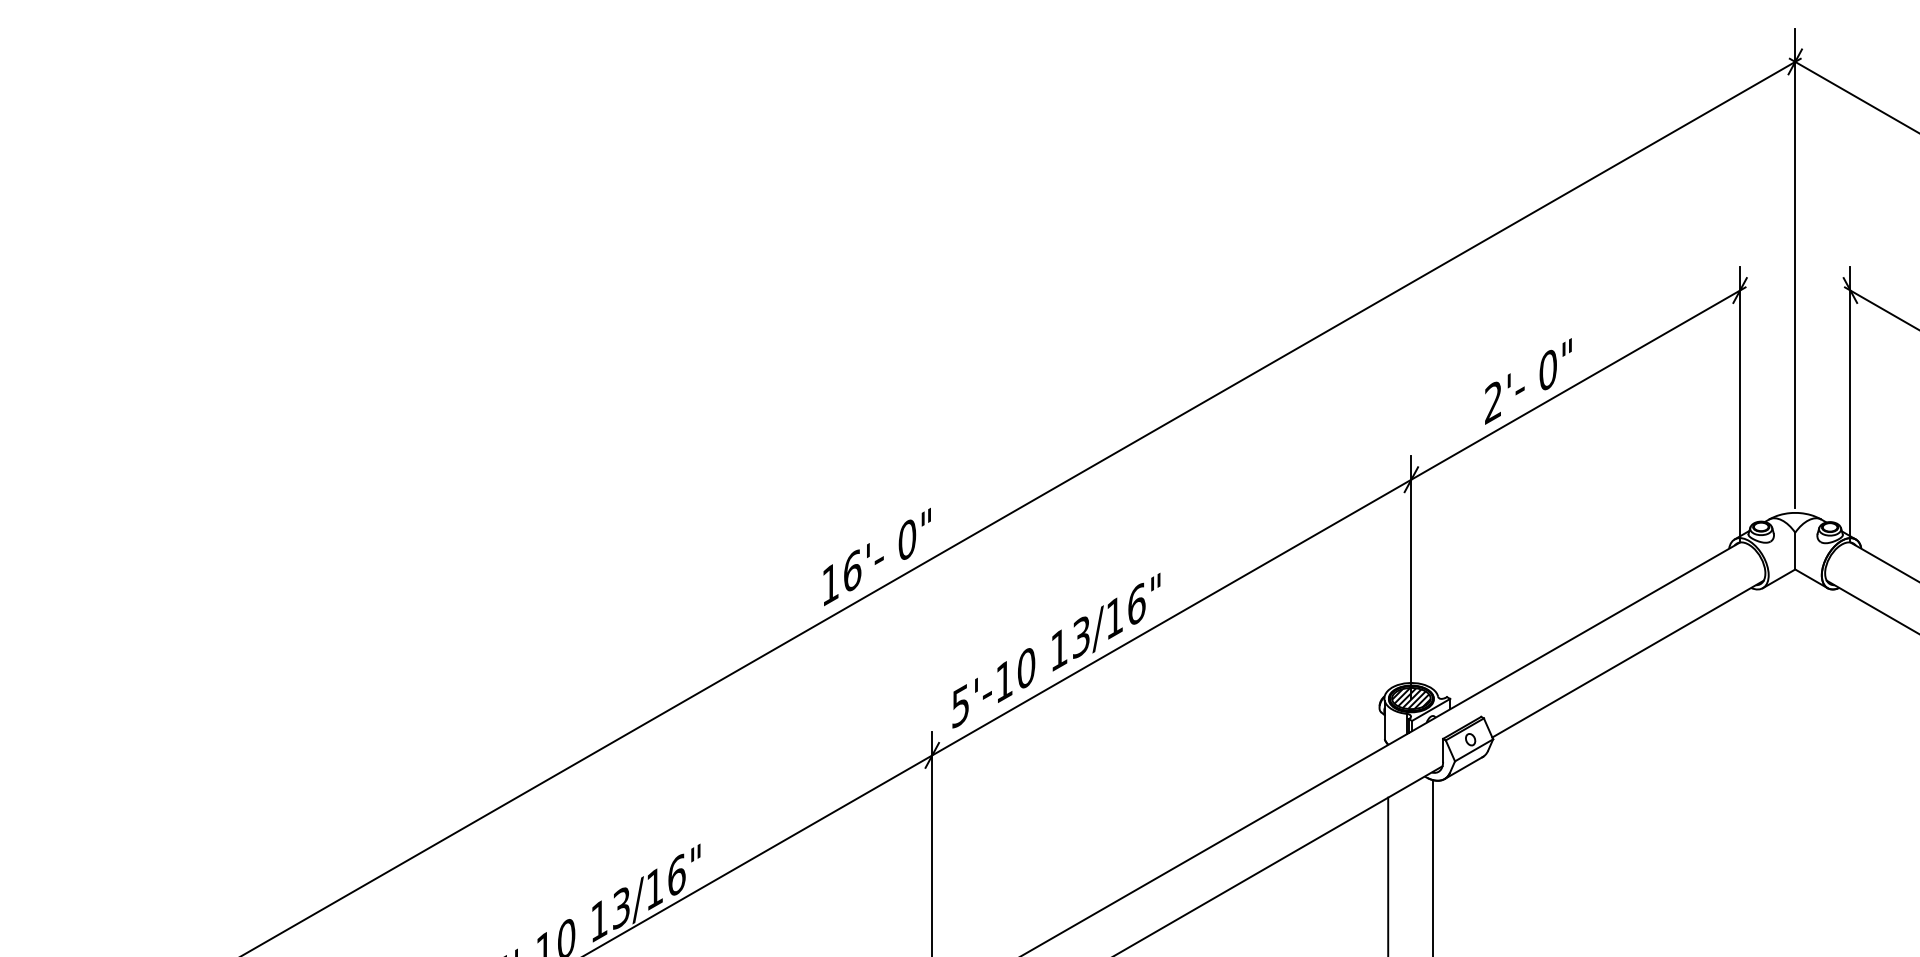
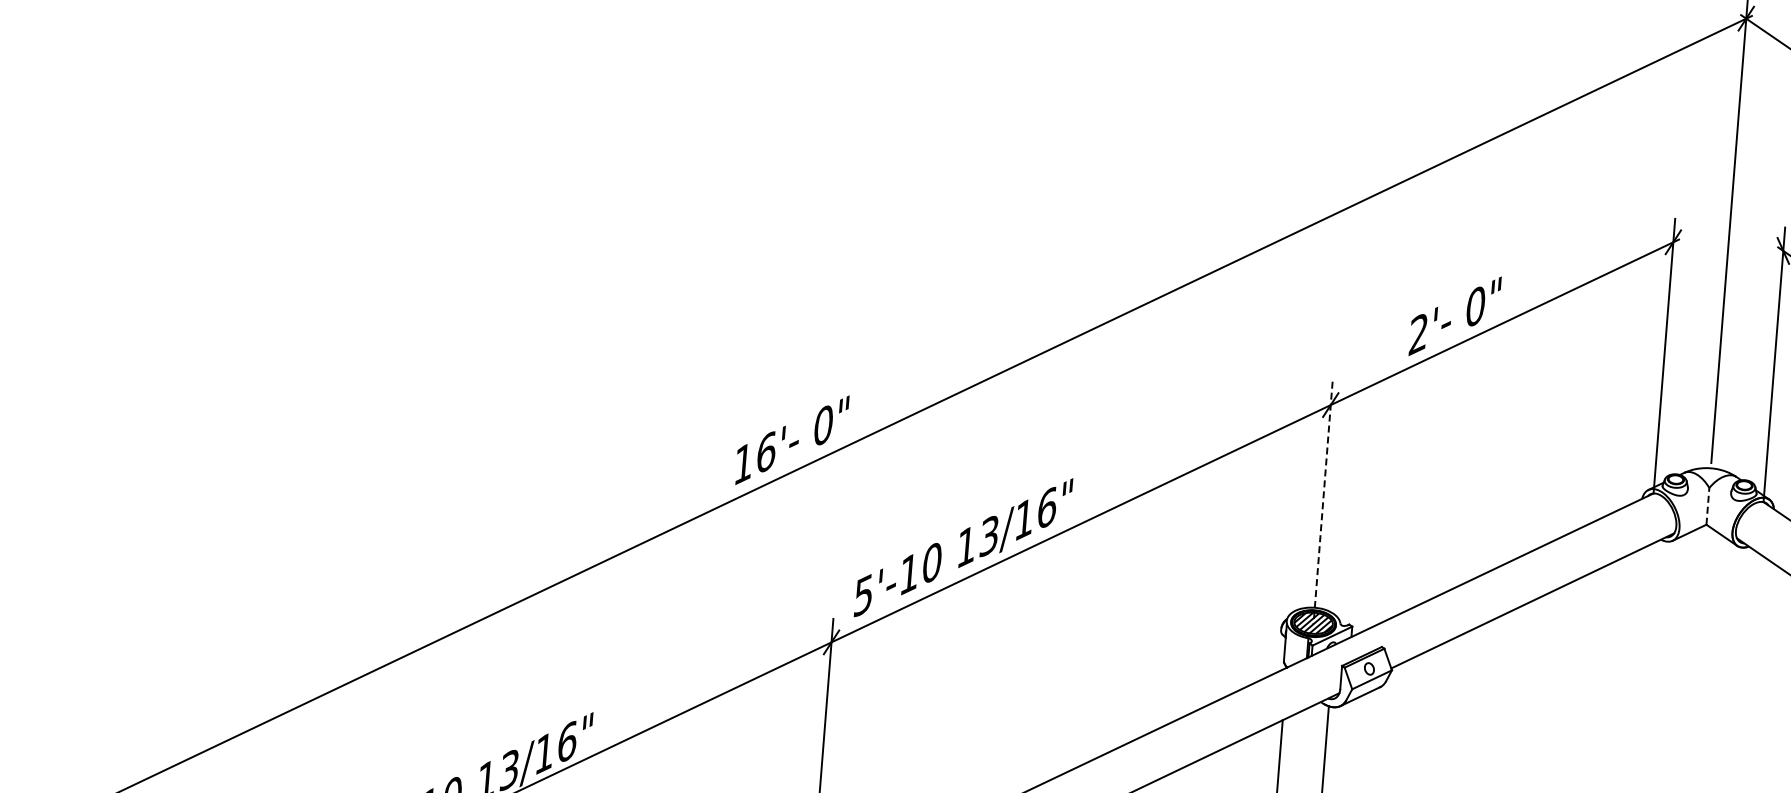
line: (1795, 550) -> (1708, 505), solid -> dashed
line: (1411, 577) -> (1323, 502), solid -> dashed

